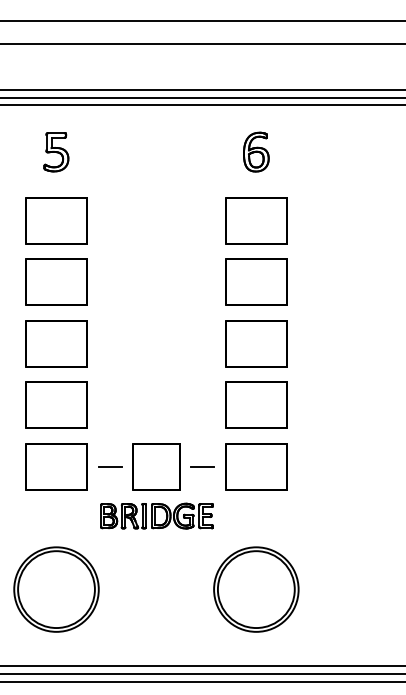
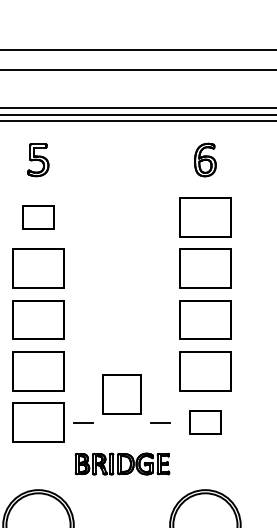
part: (56, 220) -> (38, 217), size x0.6
part: (156, 466) -> (122, 394), moved
part: (256, 466) -> (205, 422), size x0.6

